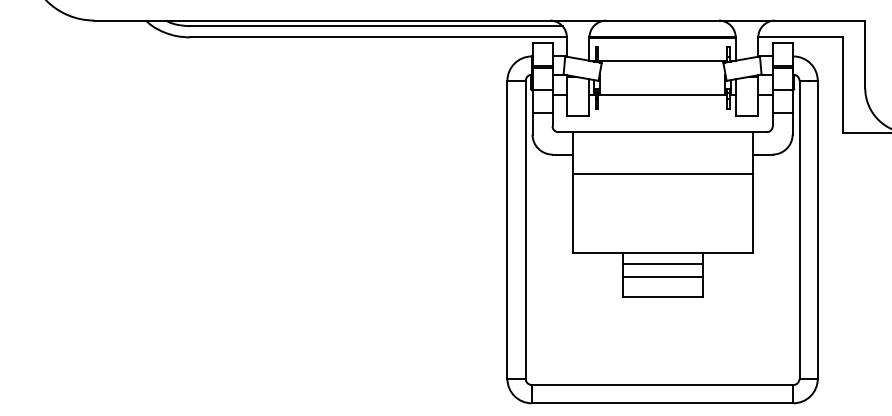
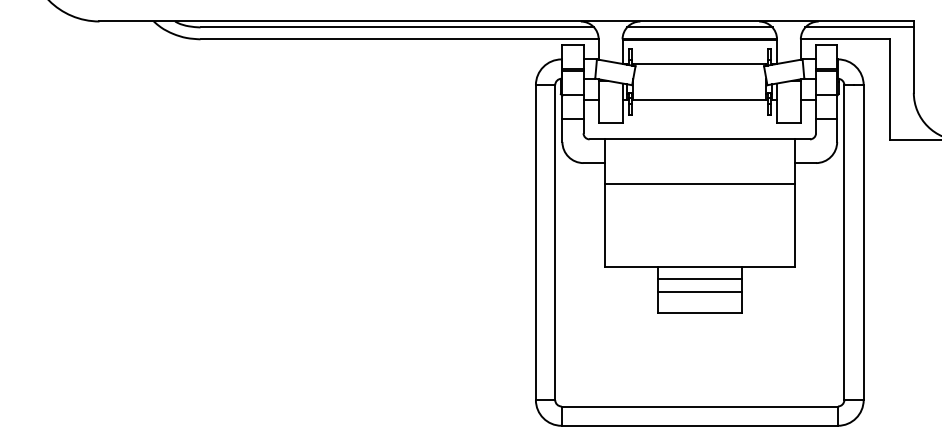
line: (662, 26) -> (699, 27), added
line: (813, 26) -> (859, 27), added

